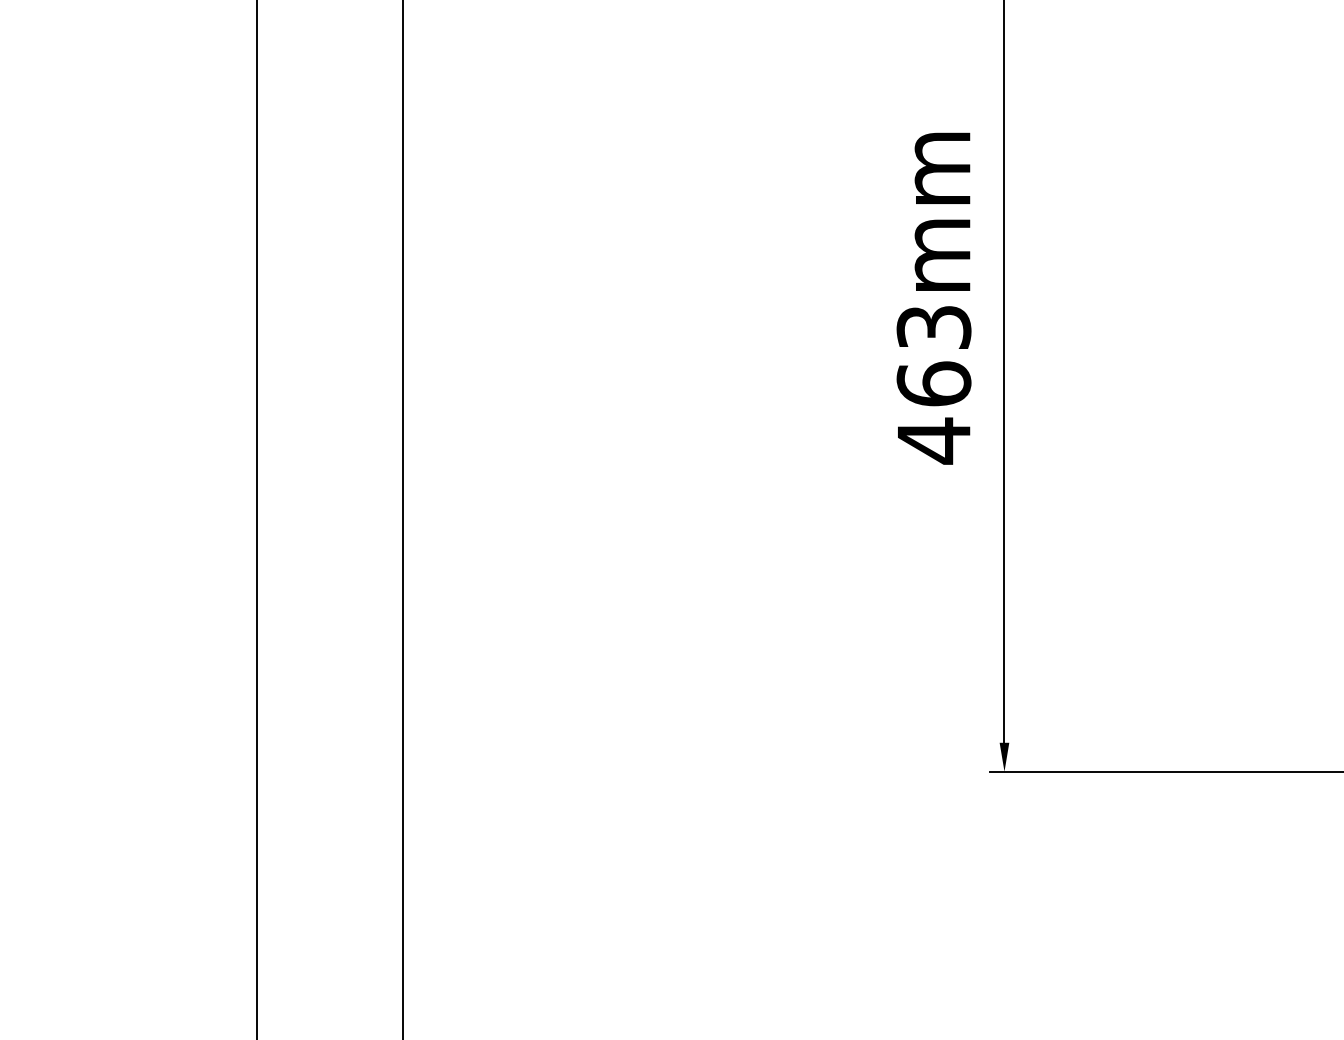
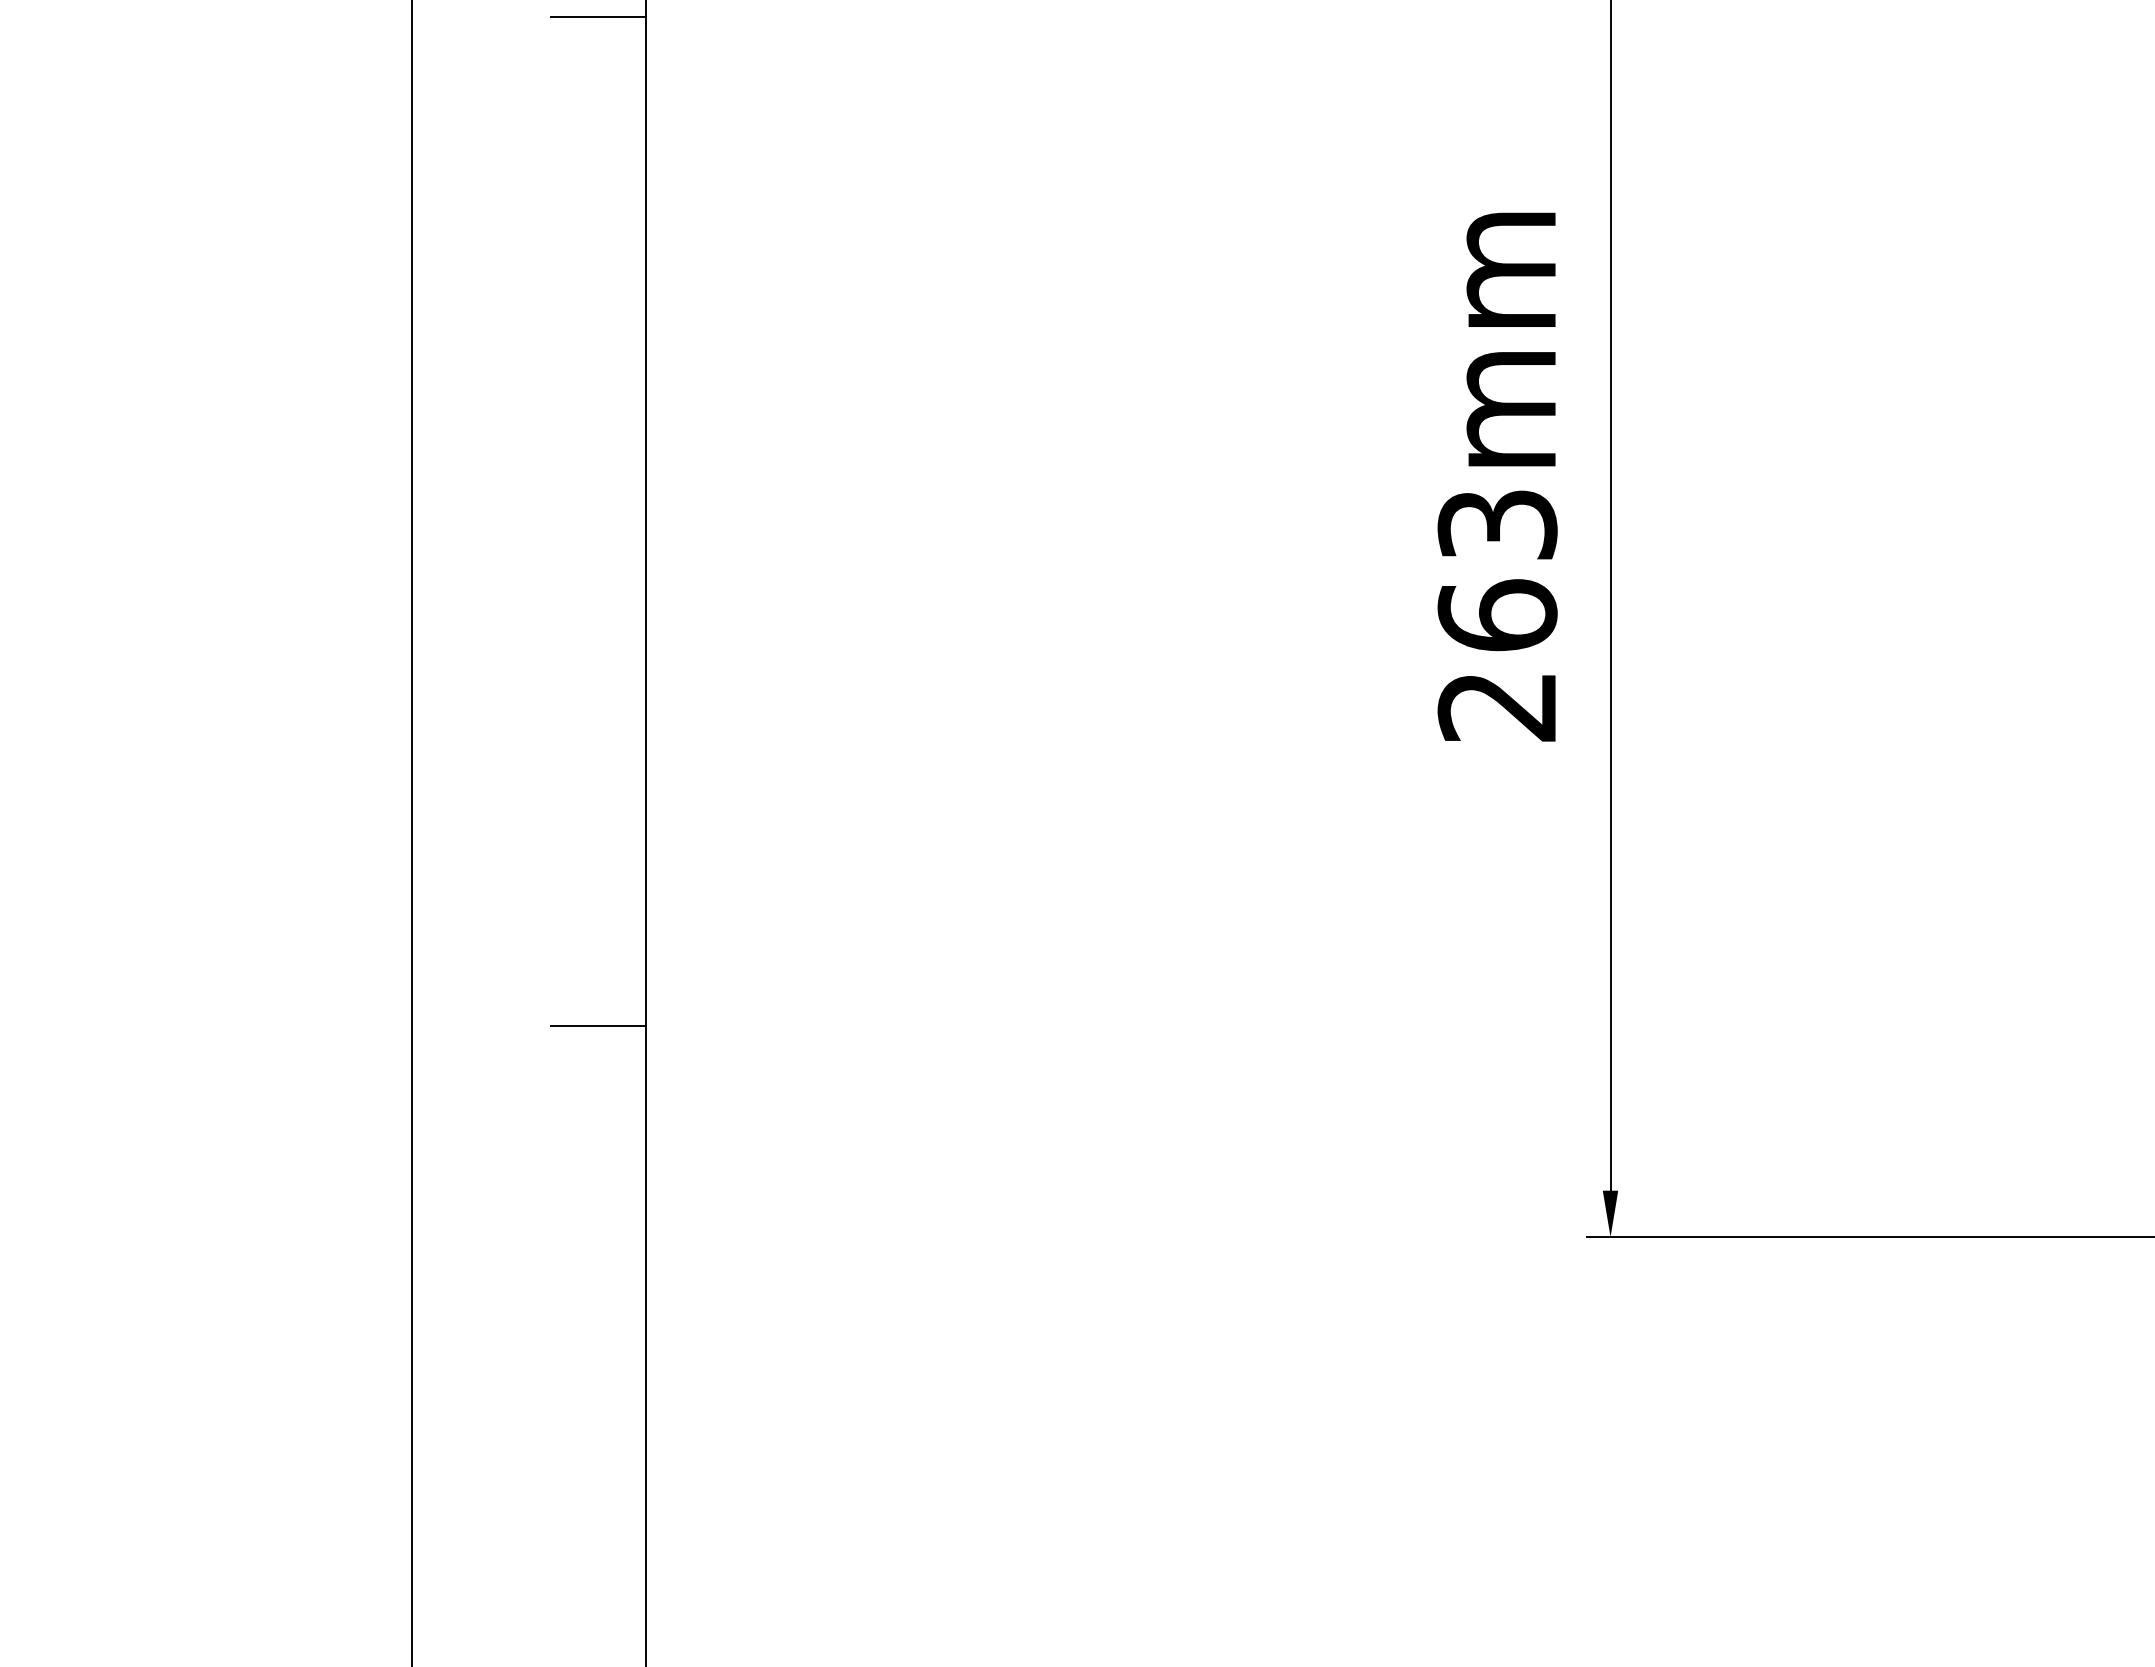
line: (372, 10) -> (597, 16), added
text: (933, 440) -> (1496, 706), 463mm -> 263mm
line: (372, 640) -> (597, 1026), added

